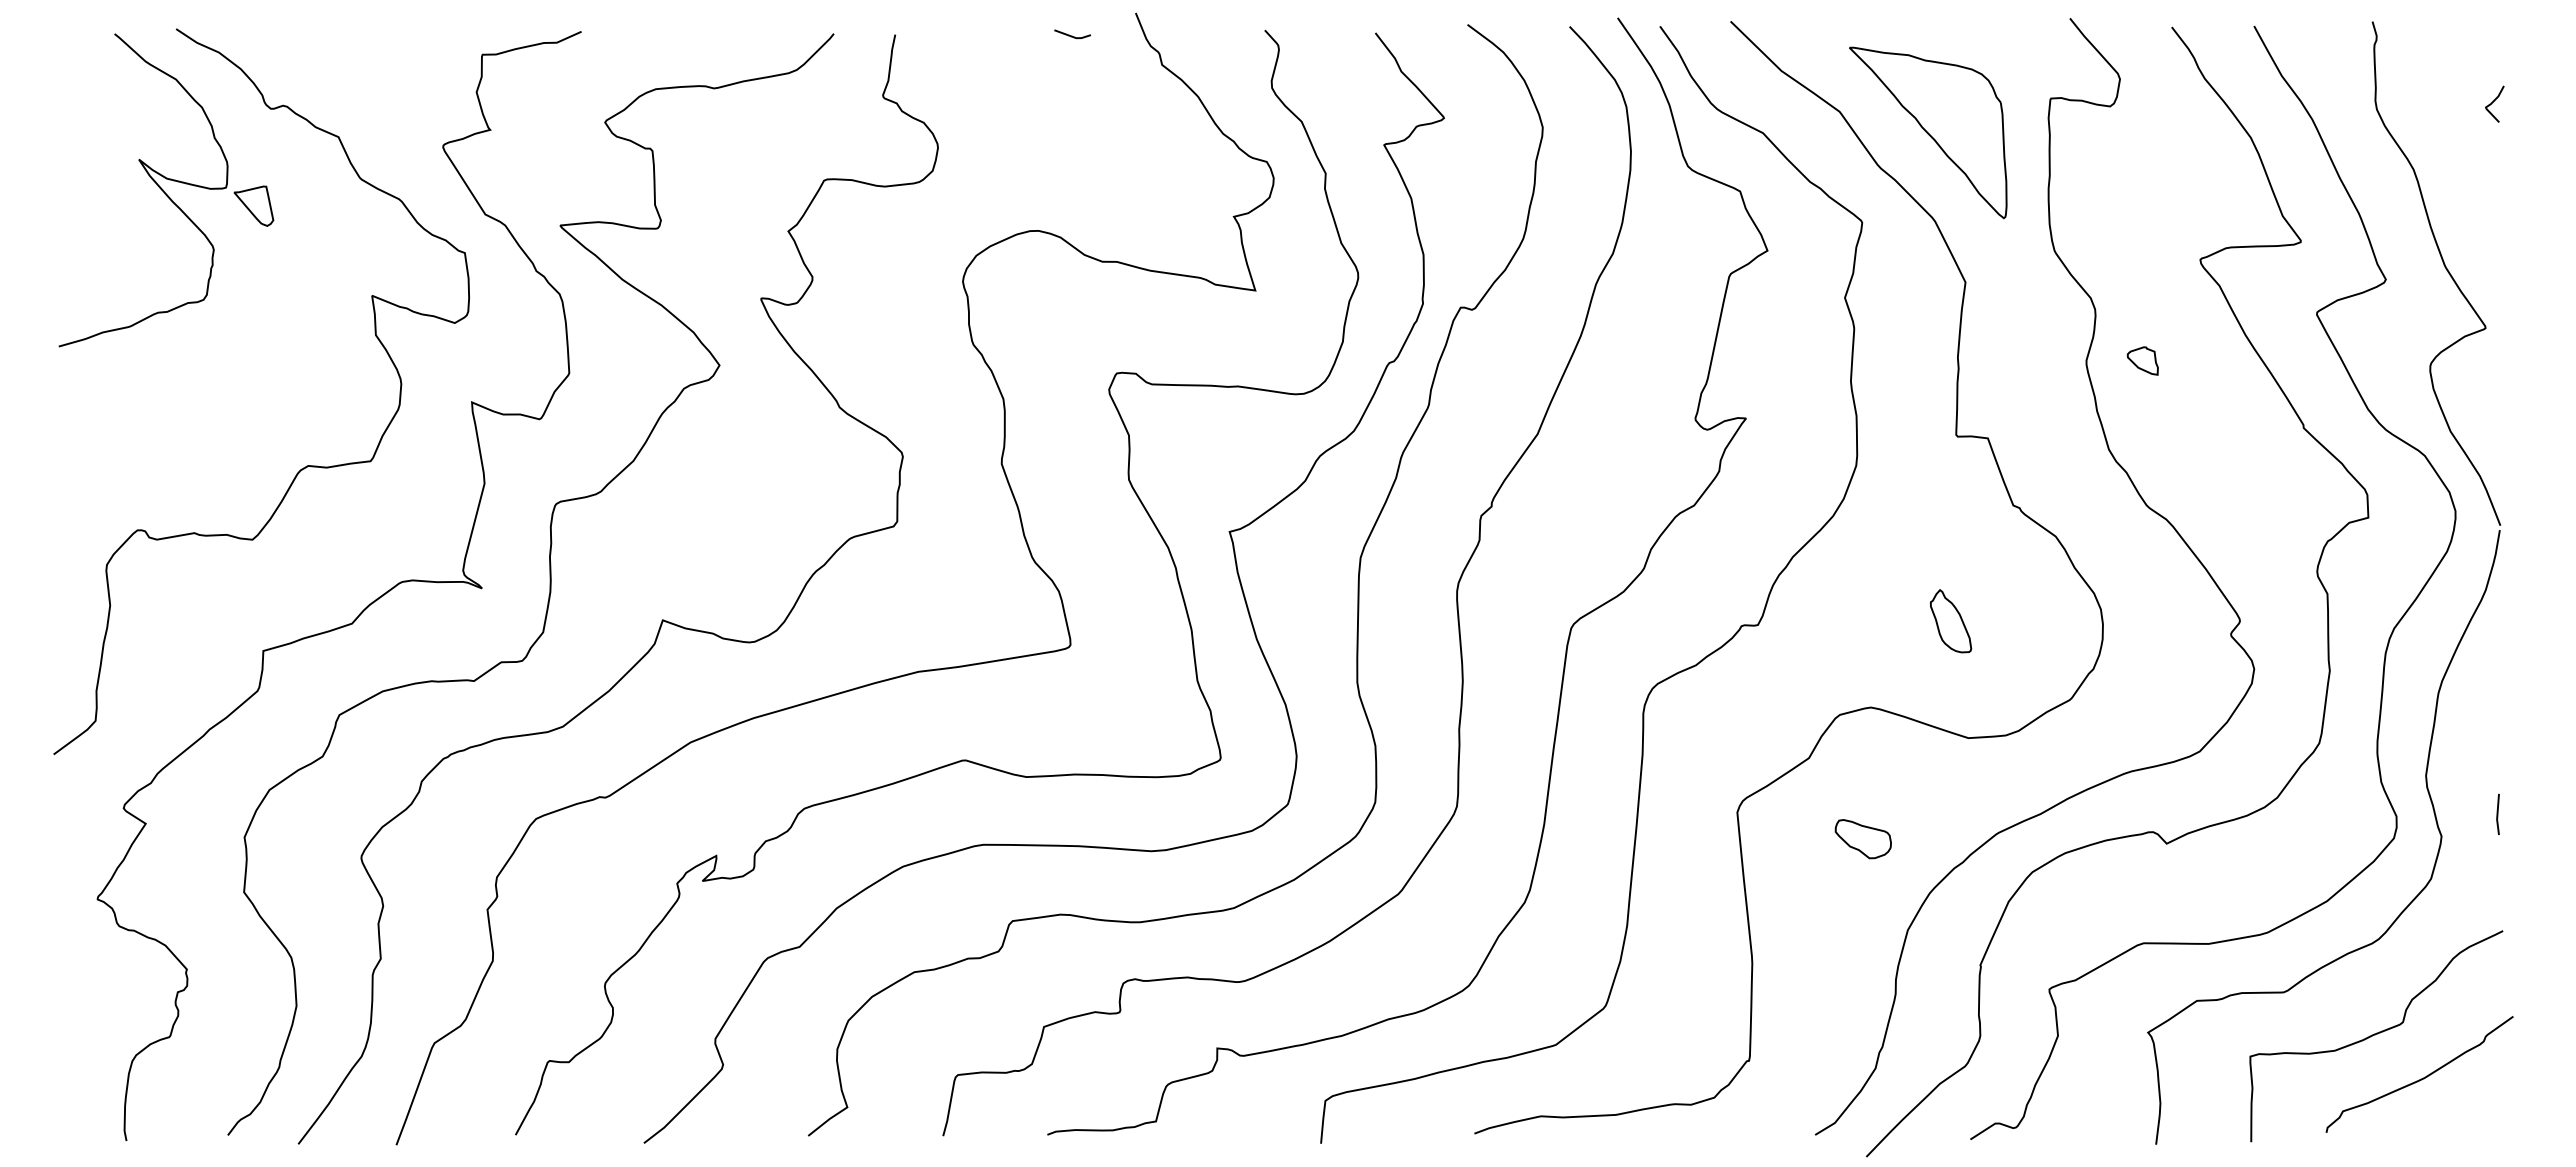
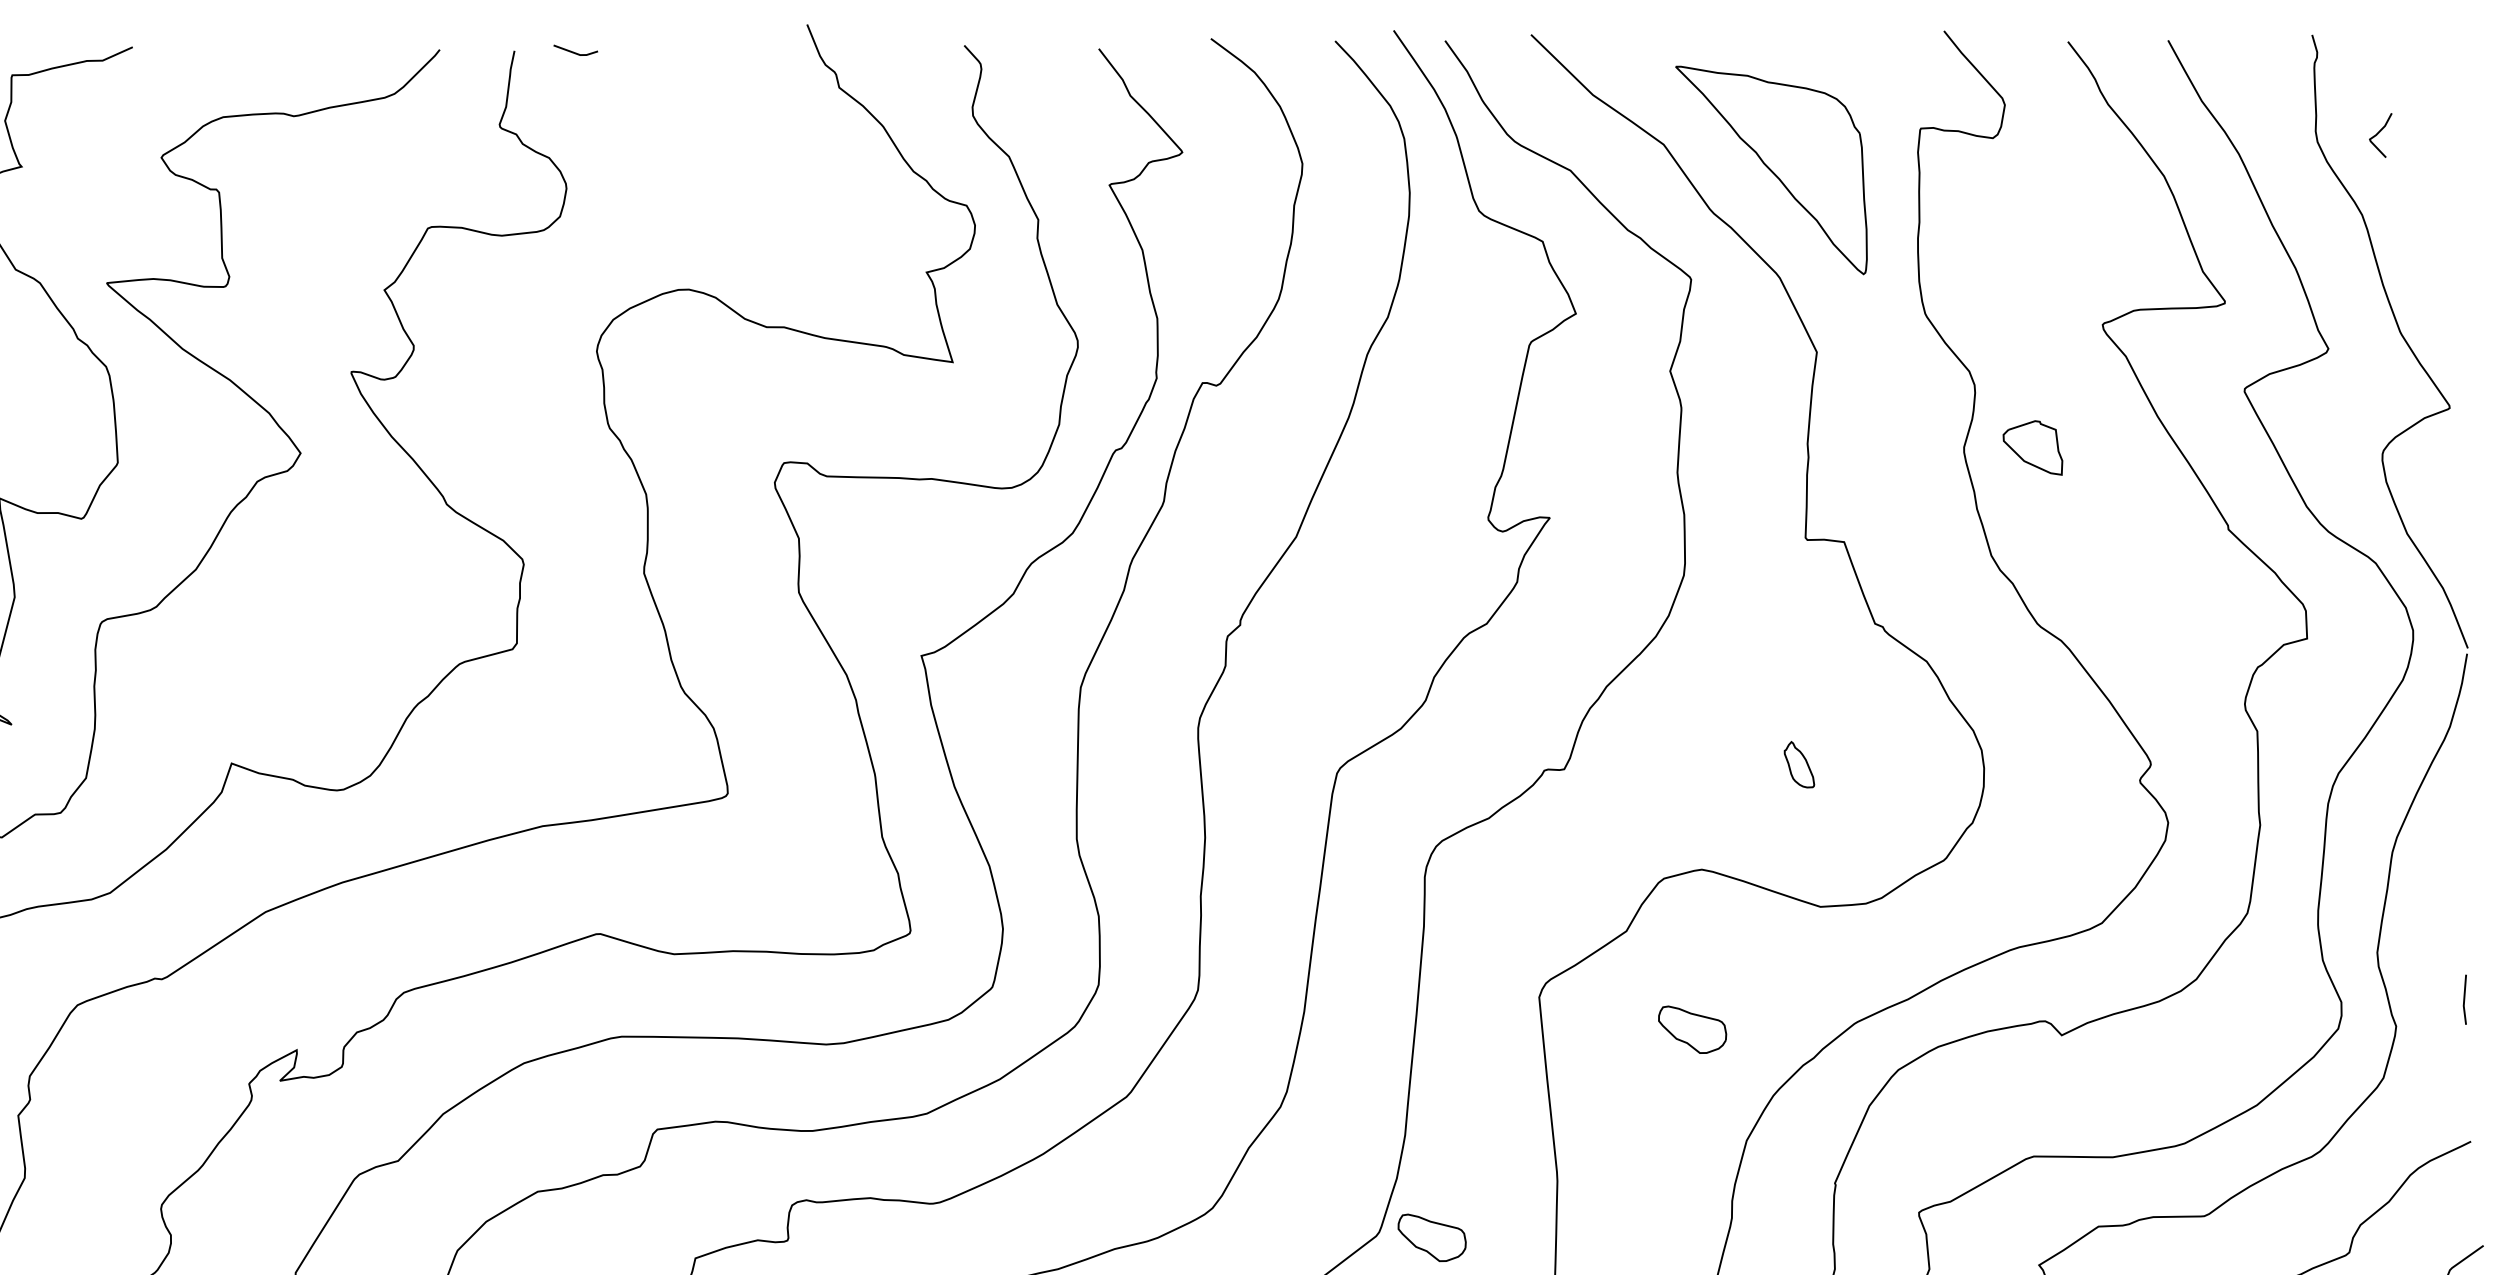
line: (1072, 35) -> (575, 51), moved
curve: (2493, 102) -> (2379, 133), moved
part: (2142, 360) -> (2032, 447), size x1.6
part: (1951, 621) -> (1799, 764), size x0.6
part: (1648, 1010) -> (1431, 1238), added

